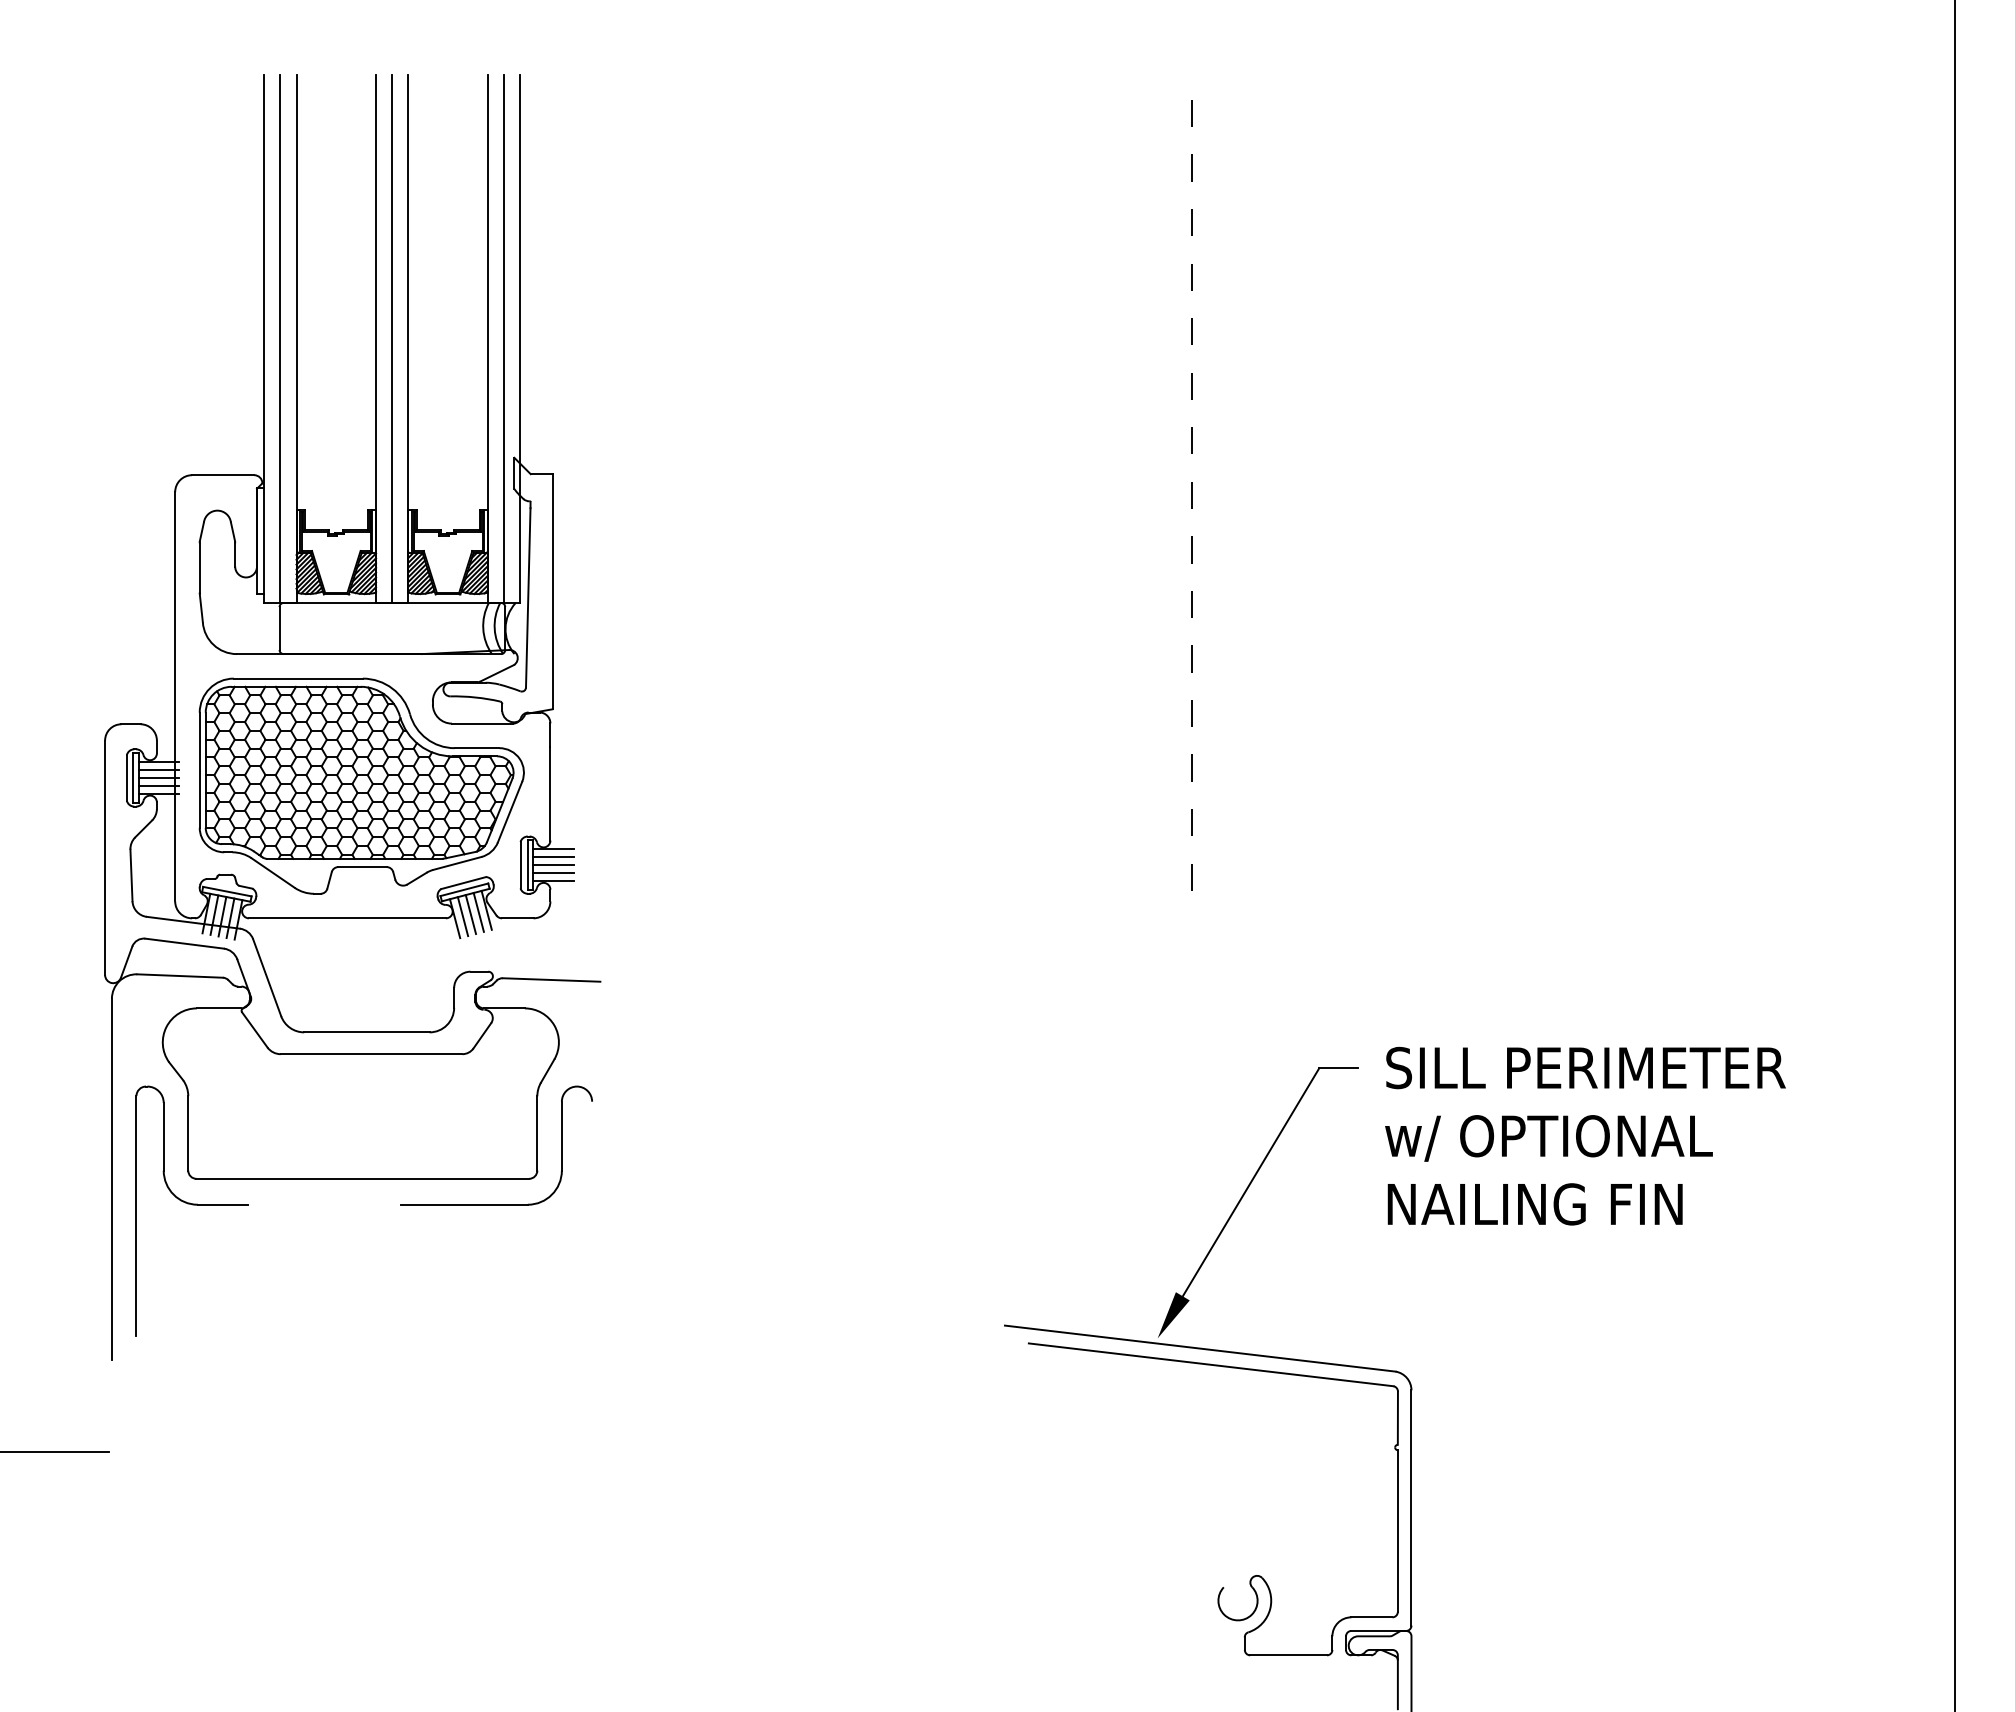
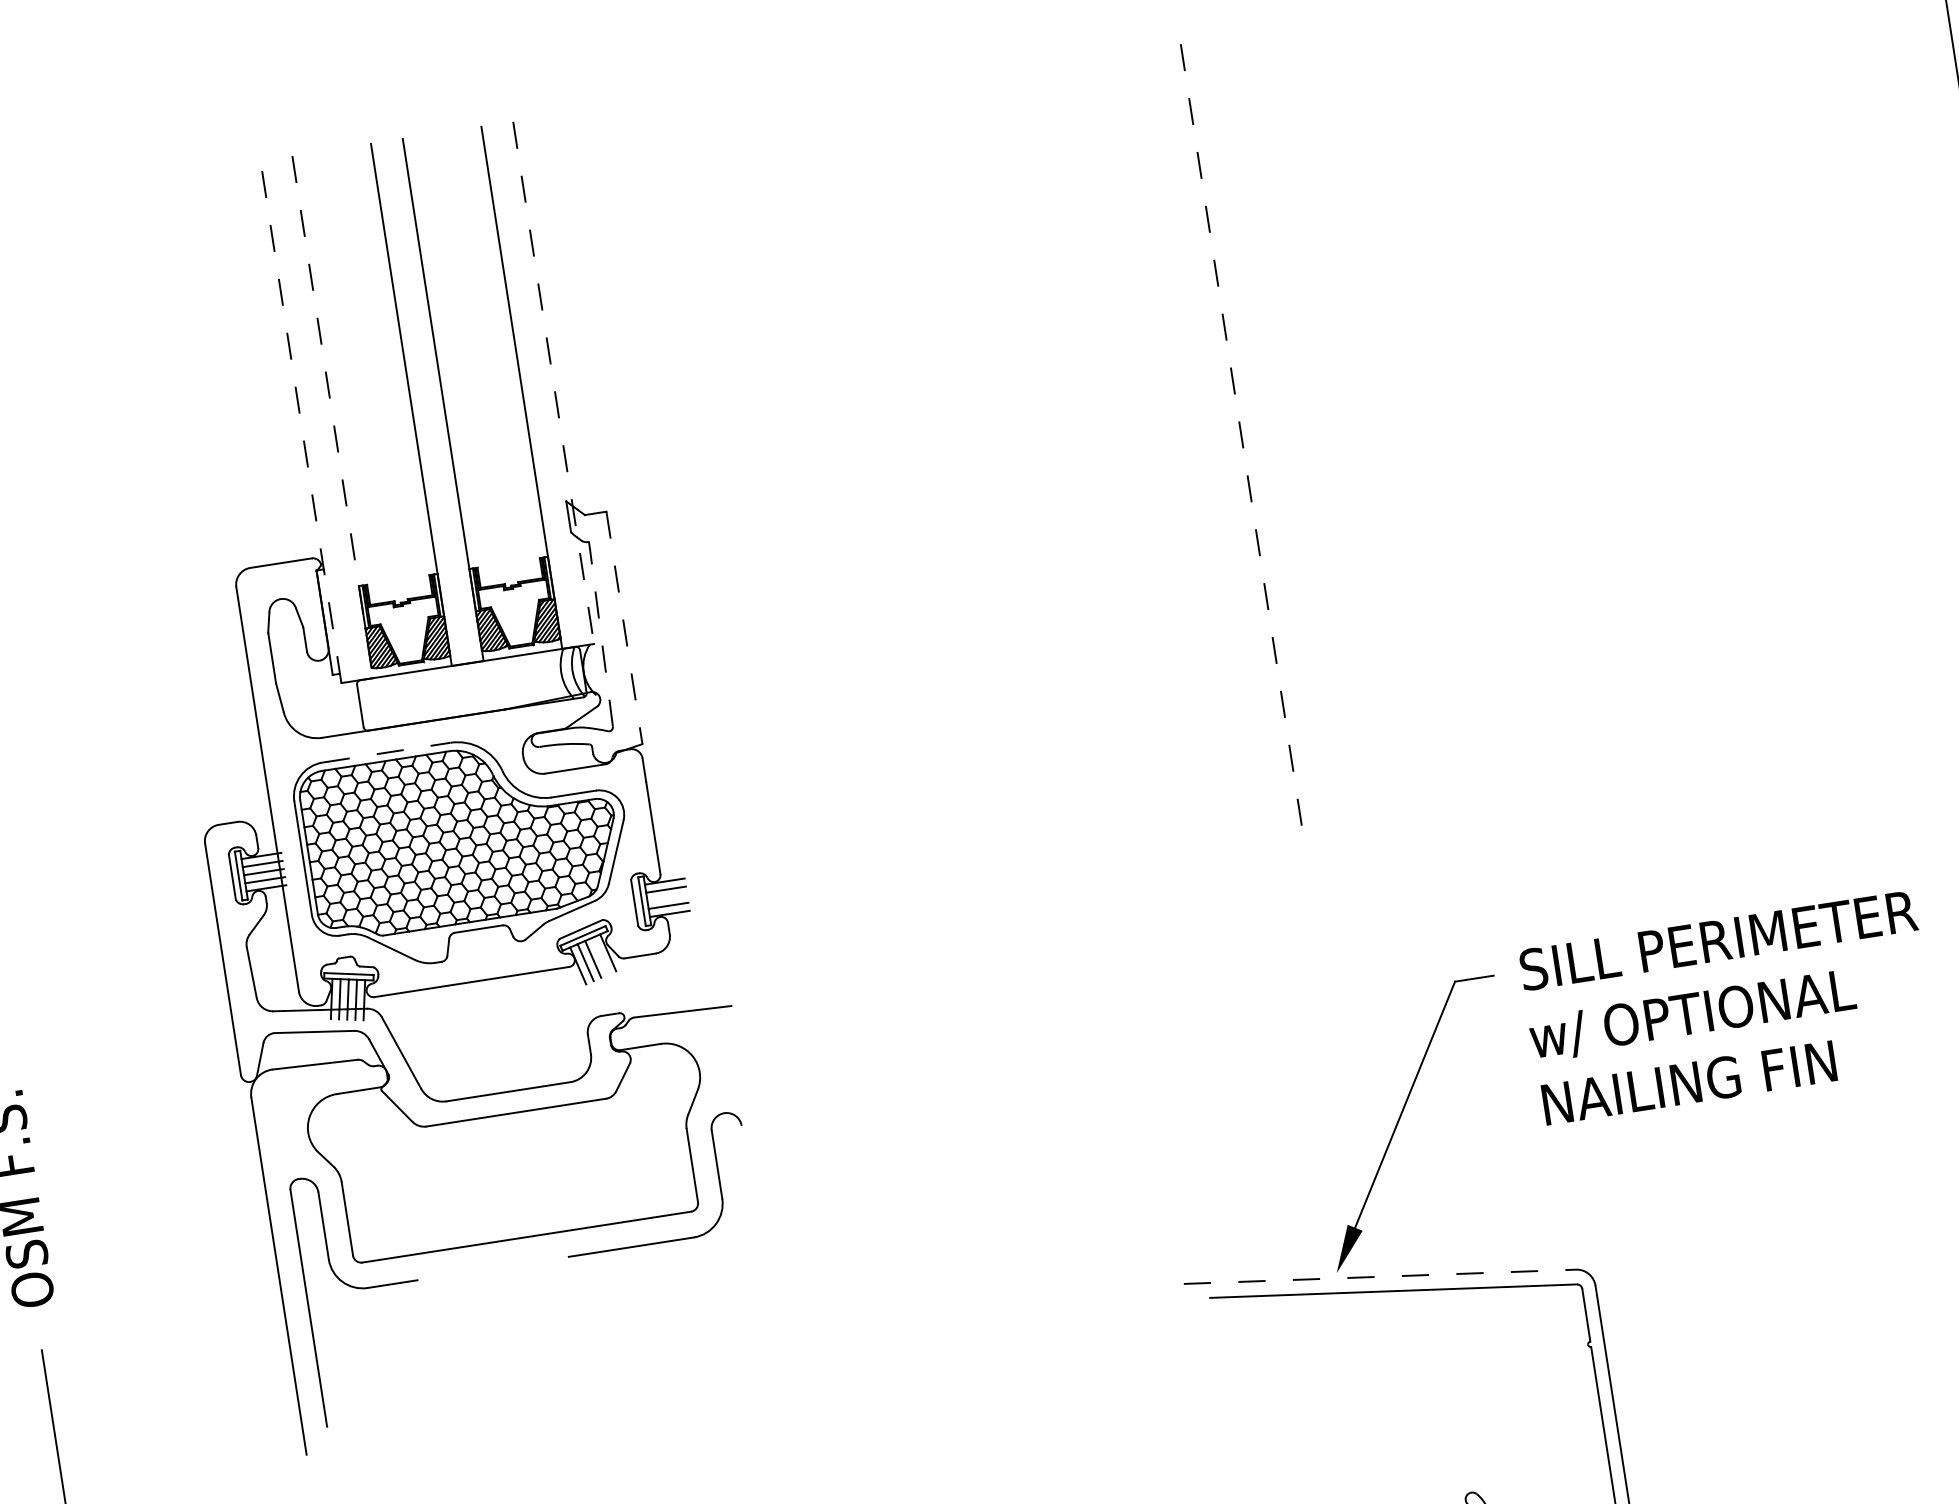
line: (264, 338) -> (301, 421), solid -> dashed
line: (280, 338) -> (316, 419), removed
line: (392, 338) -> (427, 402), removed
line: (503, 338) -> (537, 385), removed
line: (296, 339) -> (332, 417), solid -> dashed
line: (520, 339) -> (554, 383), solid -> dashed
line: (552, 591) -> (624, 627), solid -> dashed
line: (528, 597) -> (601, 637), solid -> dashed
line: (298, 678) -> (386, 752), solid -> dashed
line: (553, 864) -> (667, 897), removed
line: (478, 912) -> (600, 956), removed
line: (1200, 1348) -> (1380, 1276), solid -> dashed

